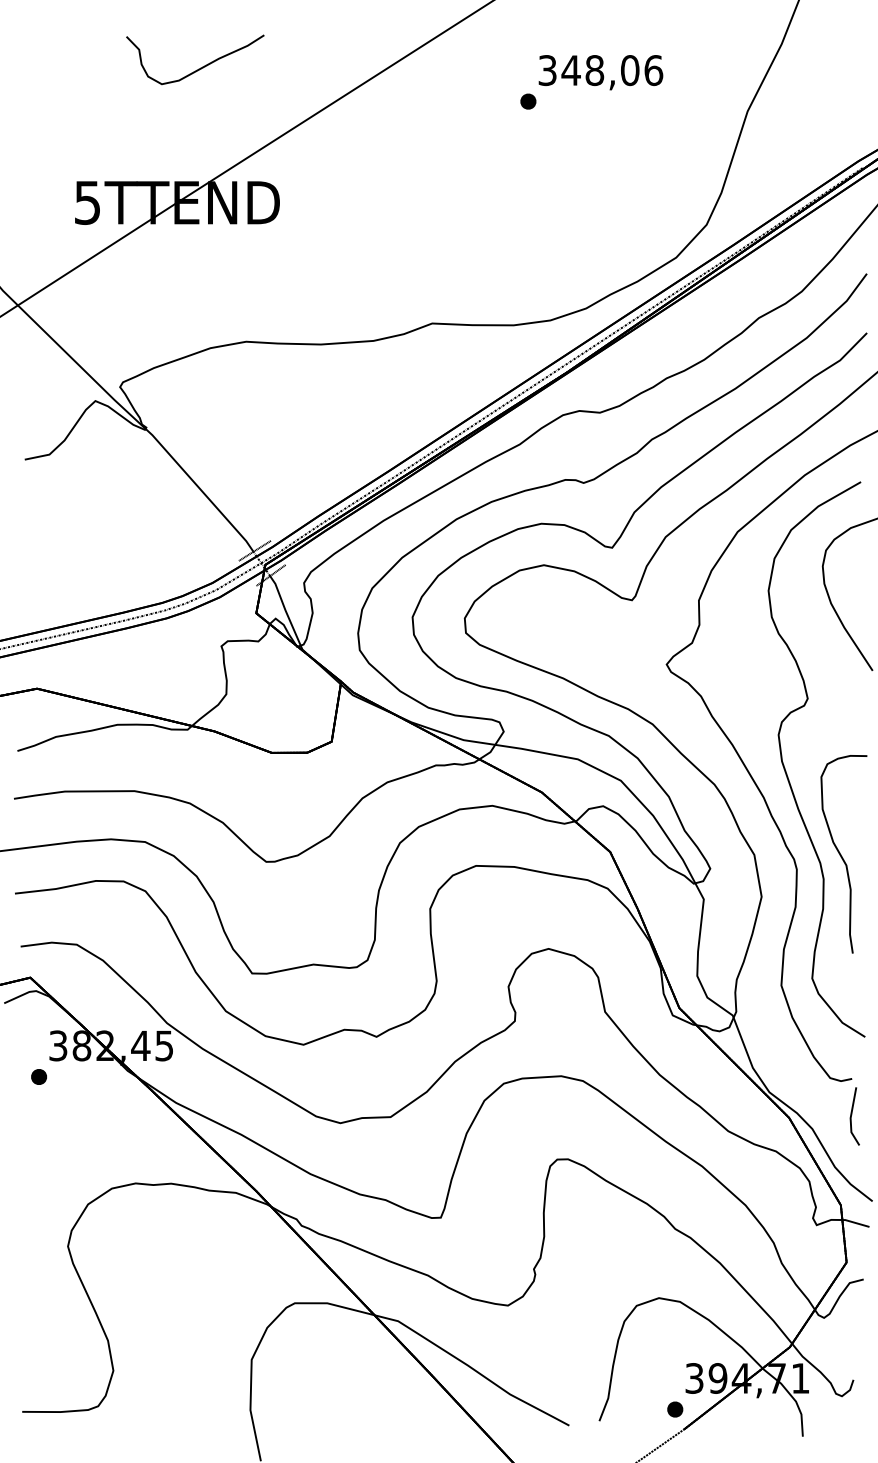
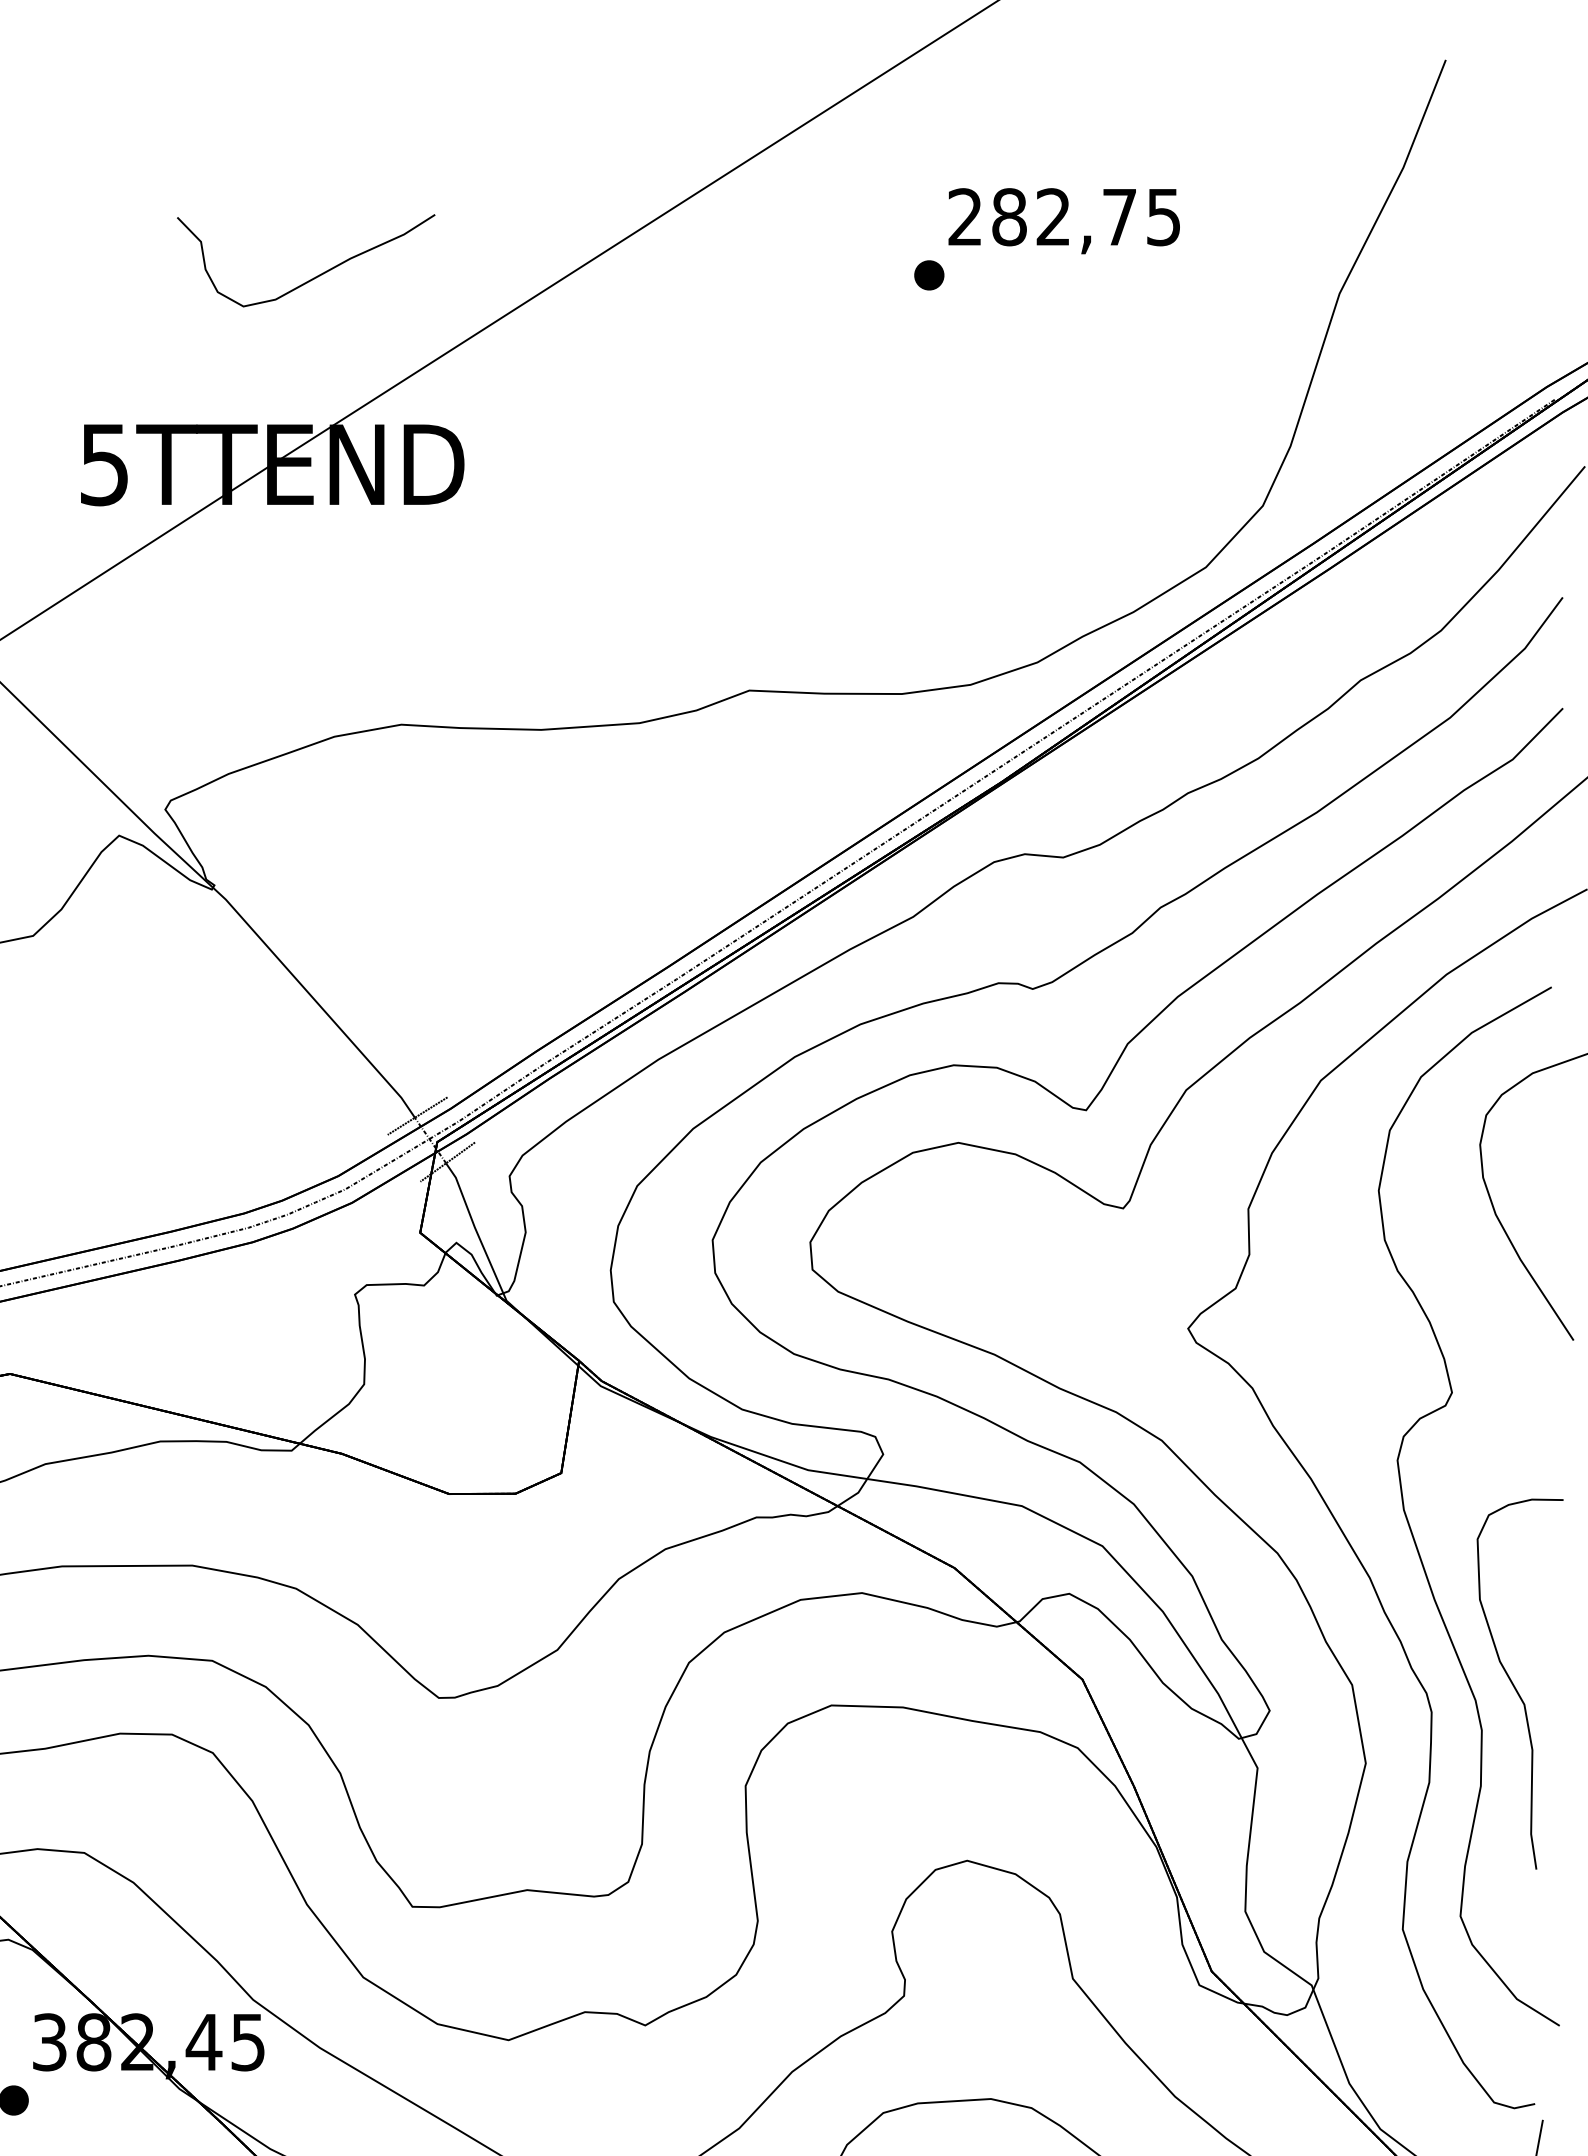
part: (200, 67) -> (315, 275), moved
text: (600, 70) -> (1064, 217), 348,06 -> 282,75

